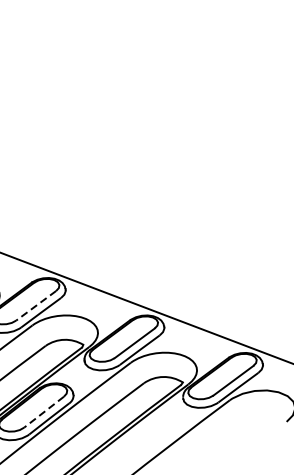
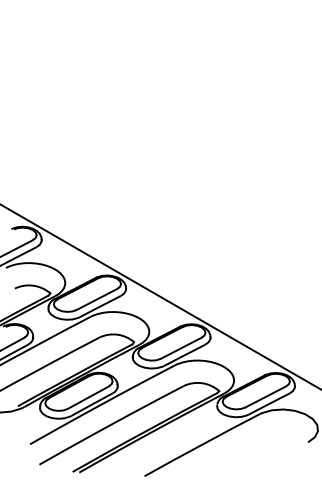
line: (35, 305) -> (96, 299), dashed -> solid
line: (43, 412) -> (87, 397), dashed -> solid

